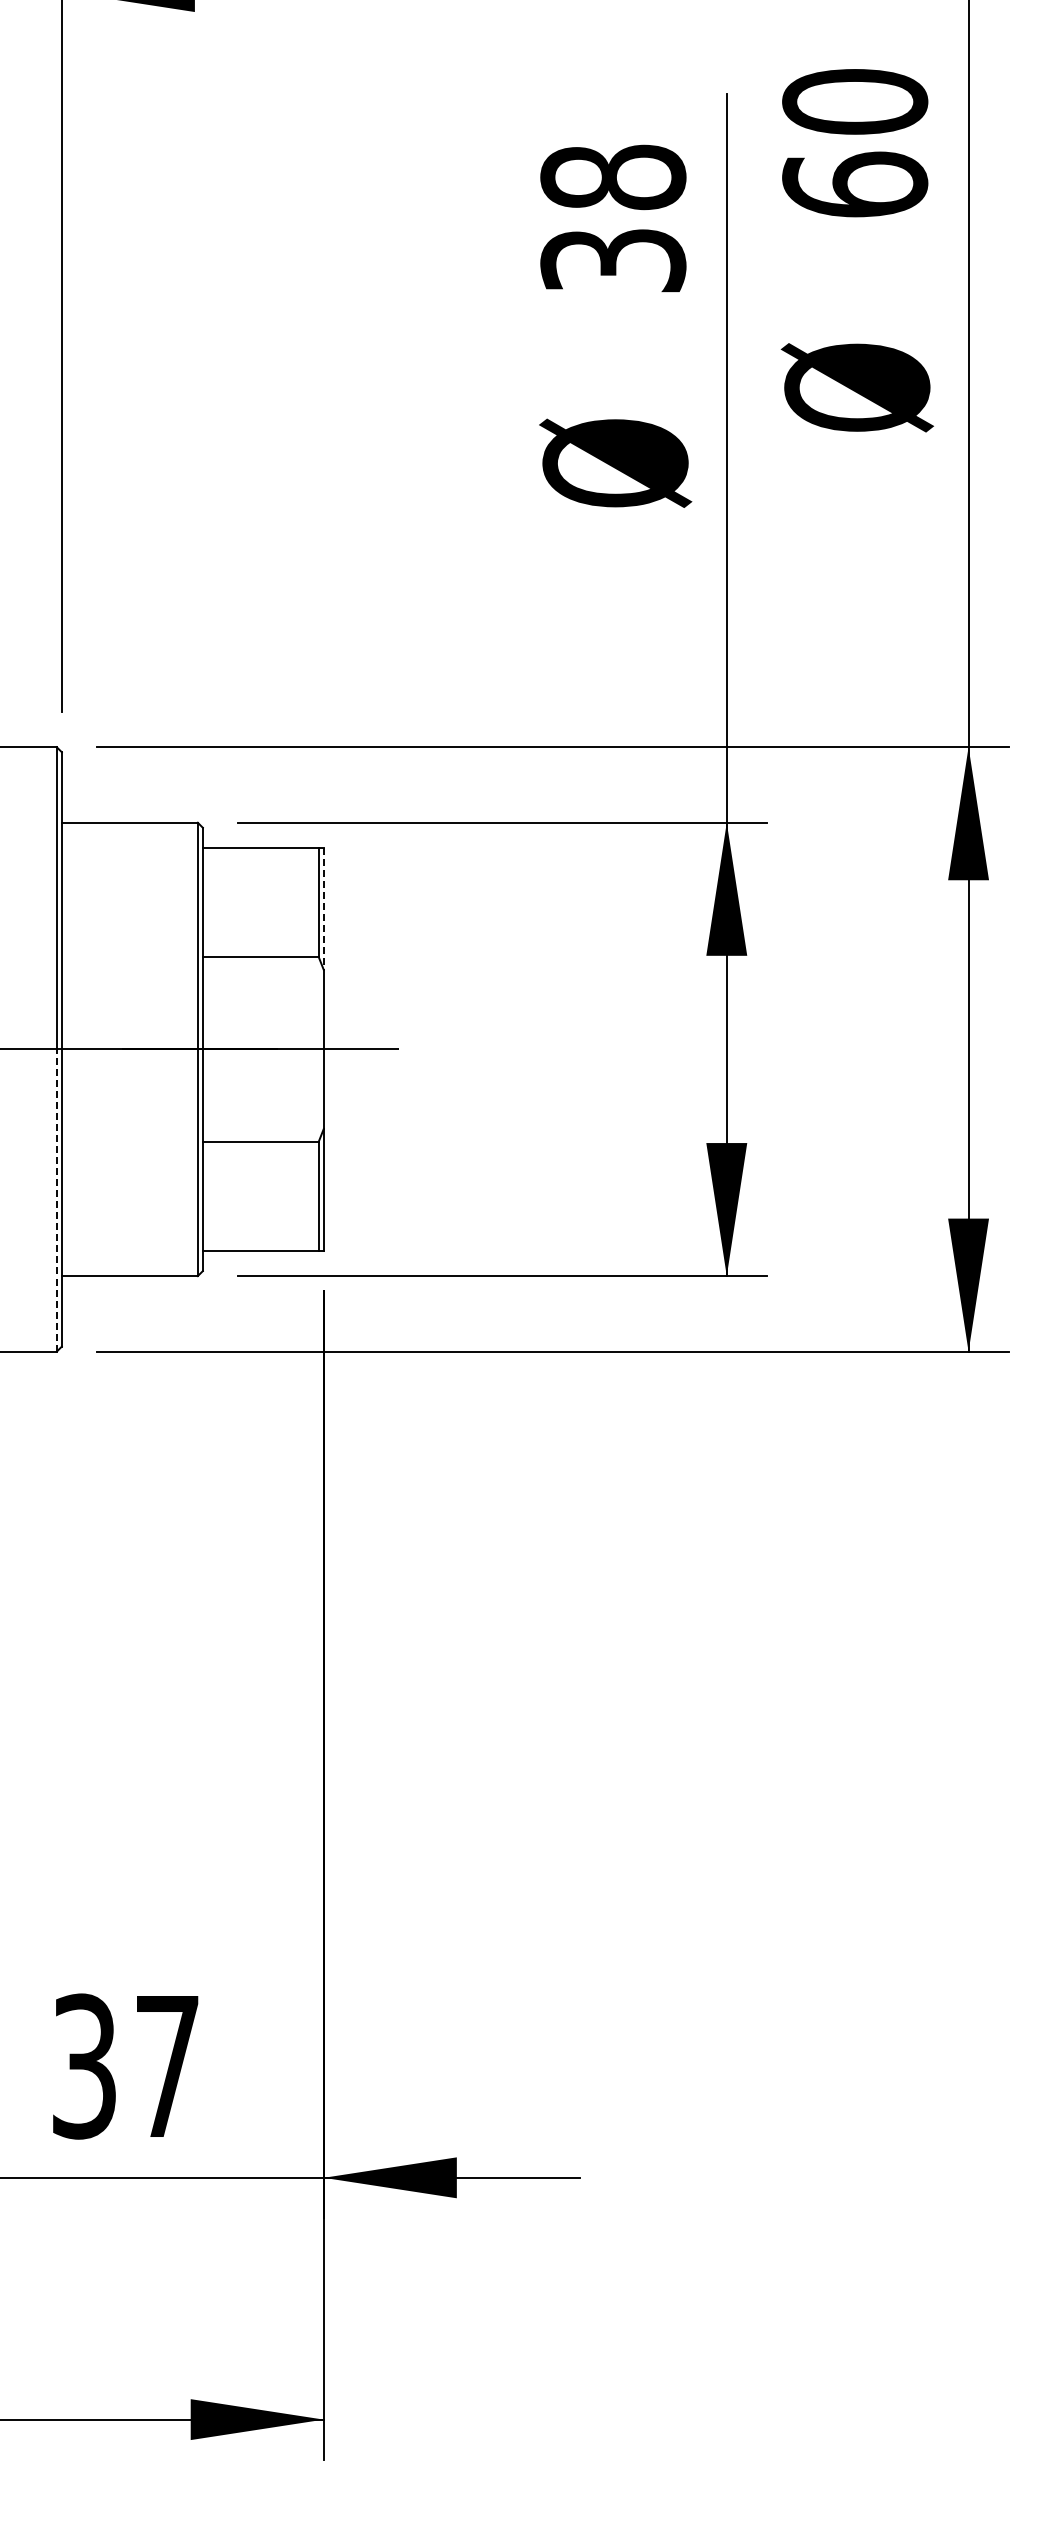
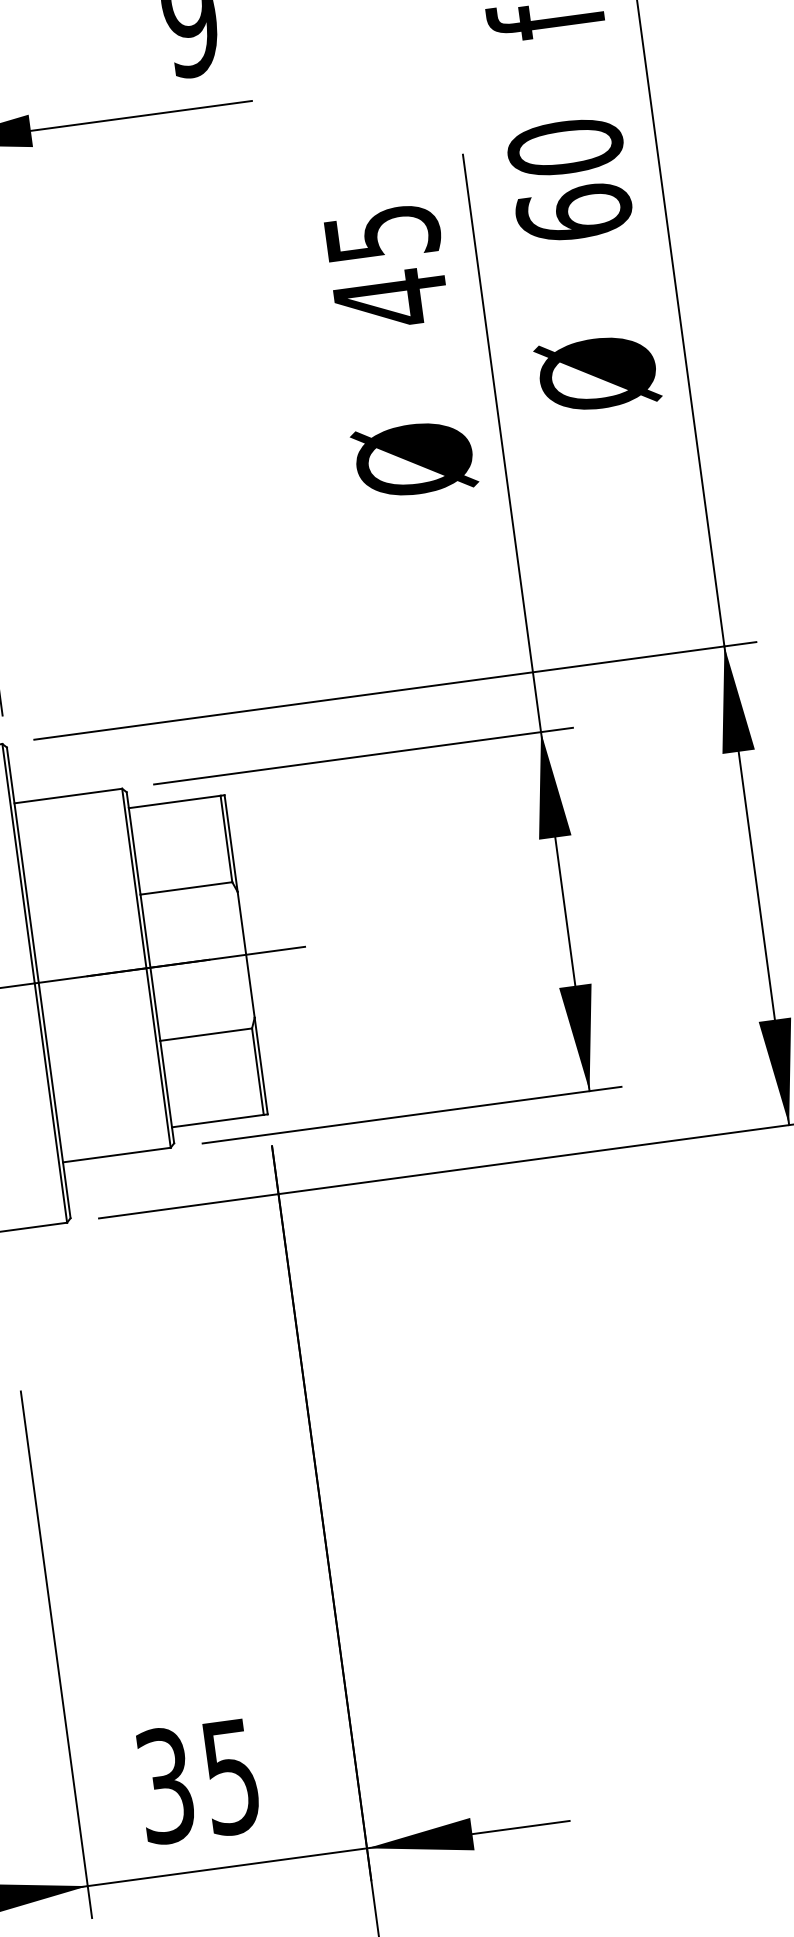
text: (613, 219) -> (386, 266), 38 -> 45
line: (323, 909) -> (230, 844), dashed -> solid
line: (56, 1200) -> (50, 1103), dashed -> solid
text: (167, 2067) -> (231, 1777), 37 -> 35

